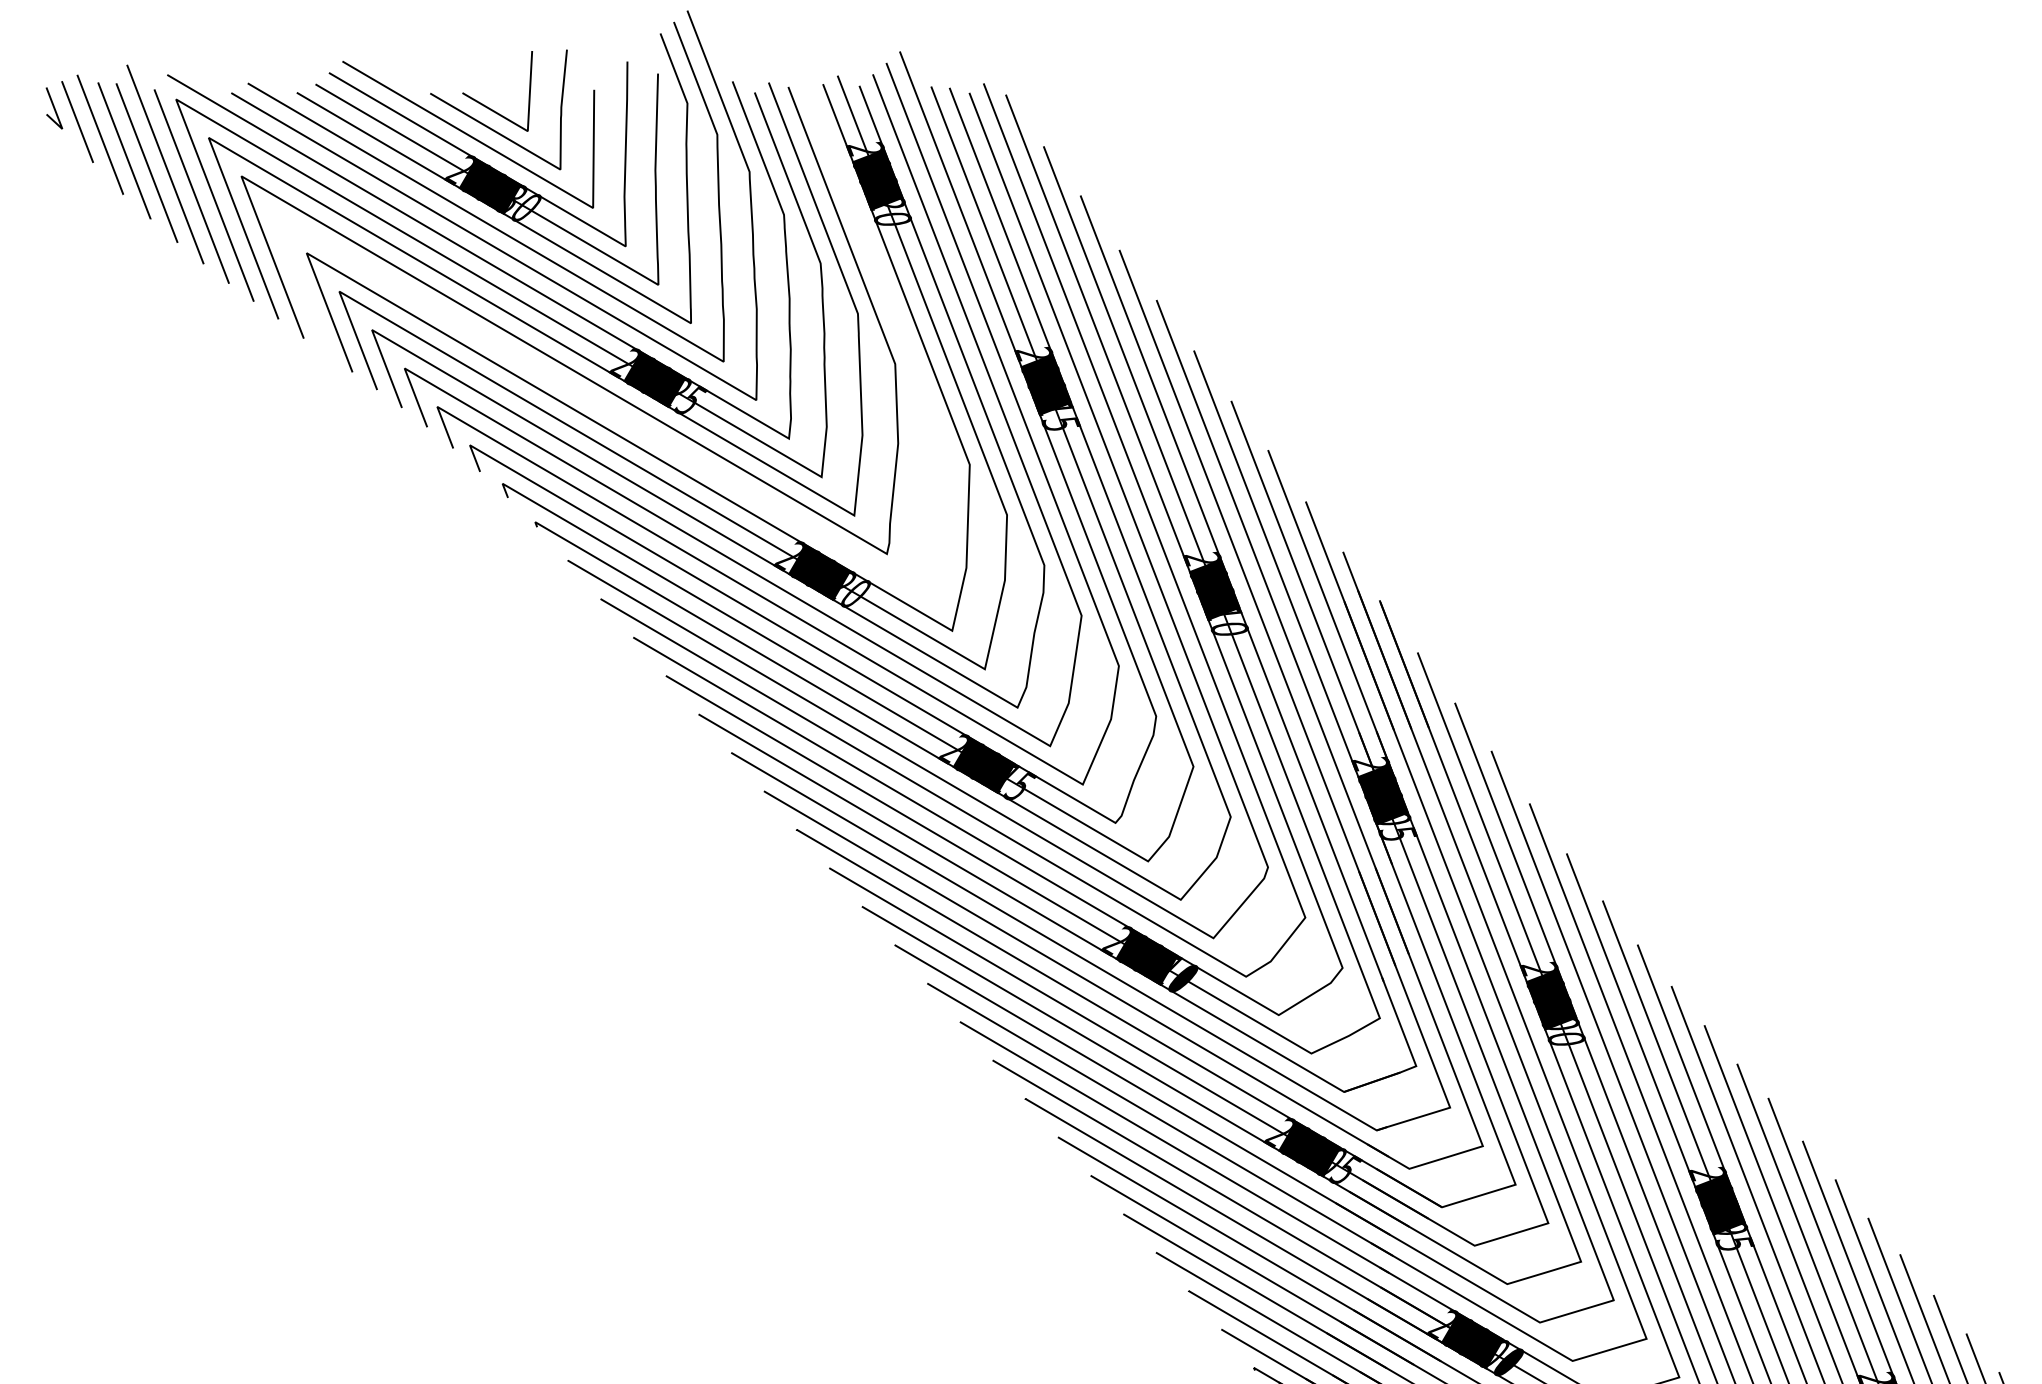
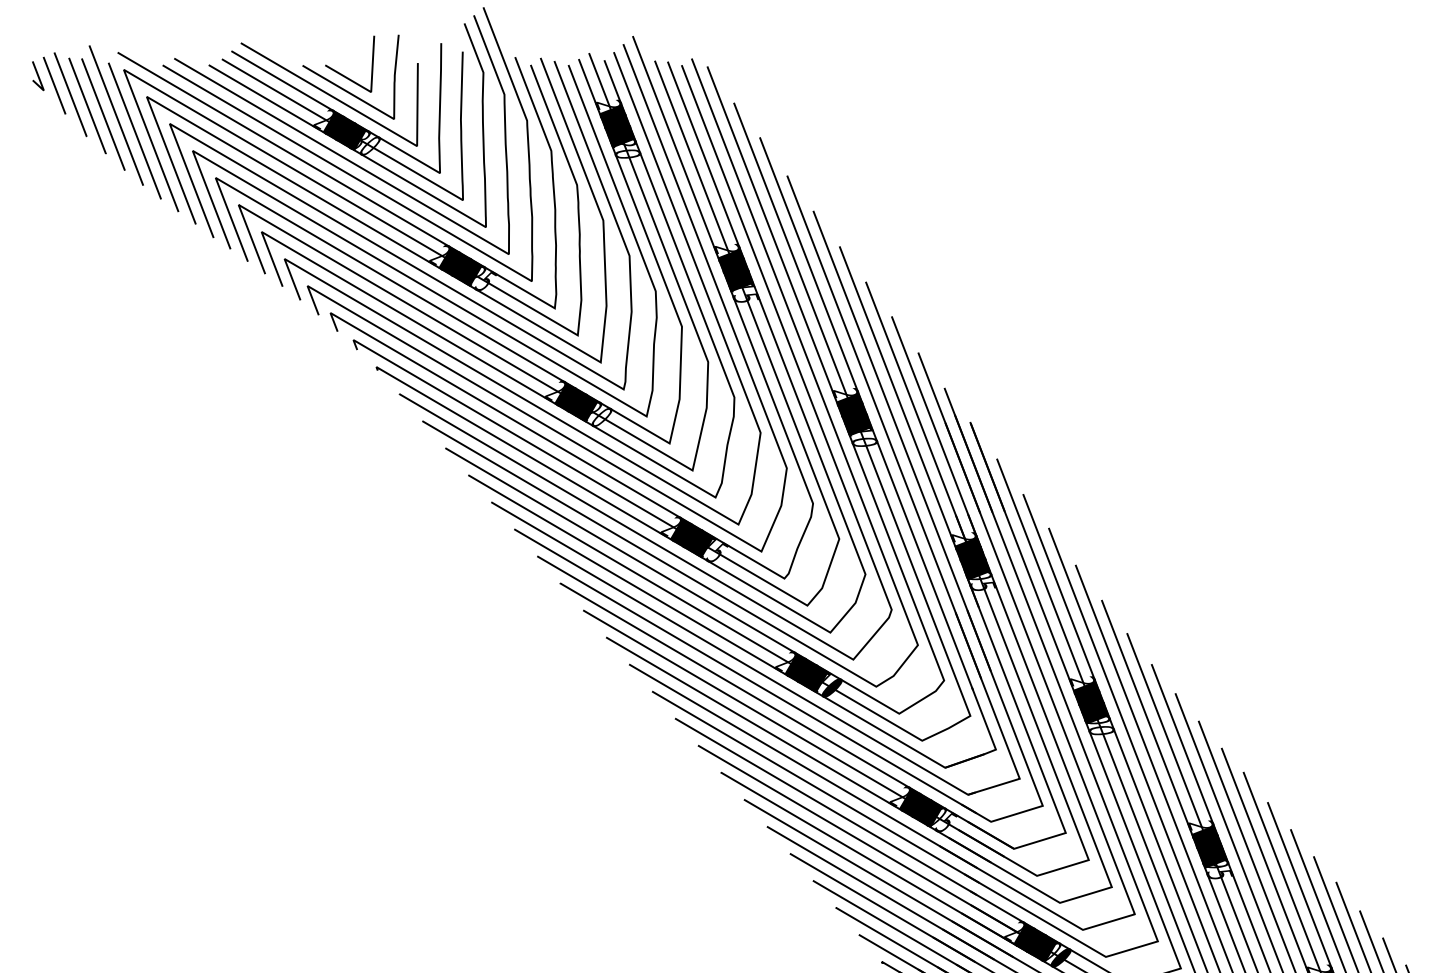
curve: (573, 388) -> (403, 273), added

